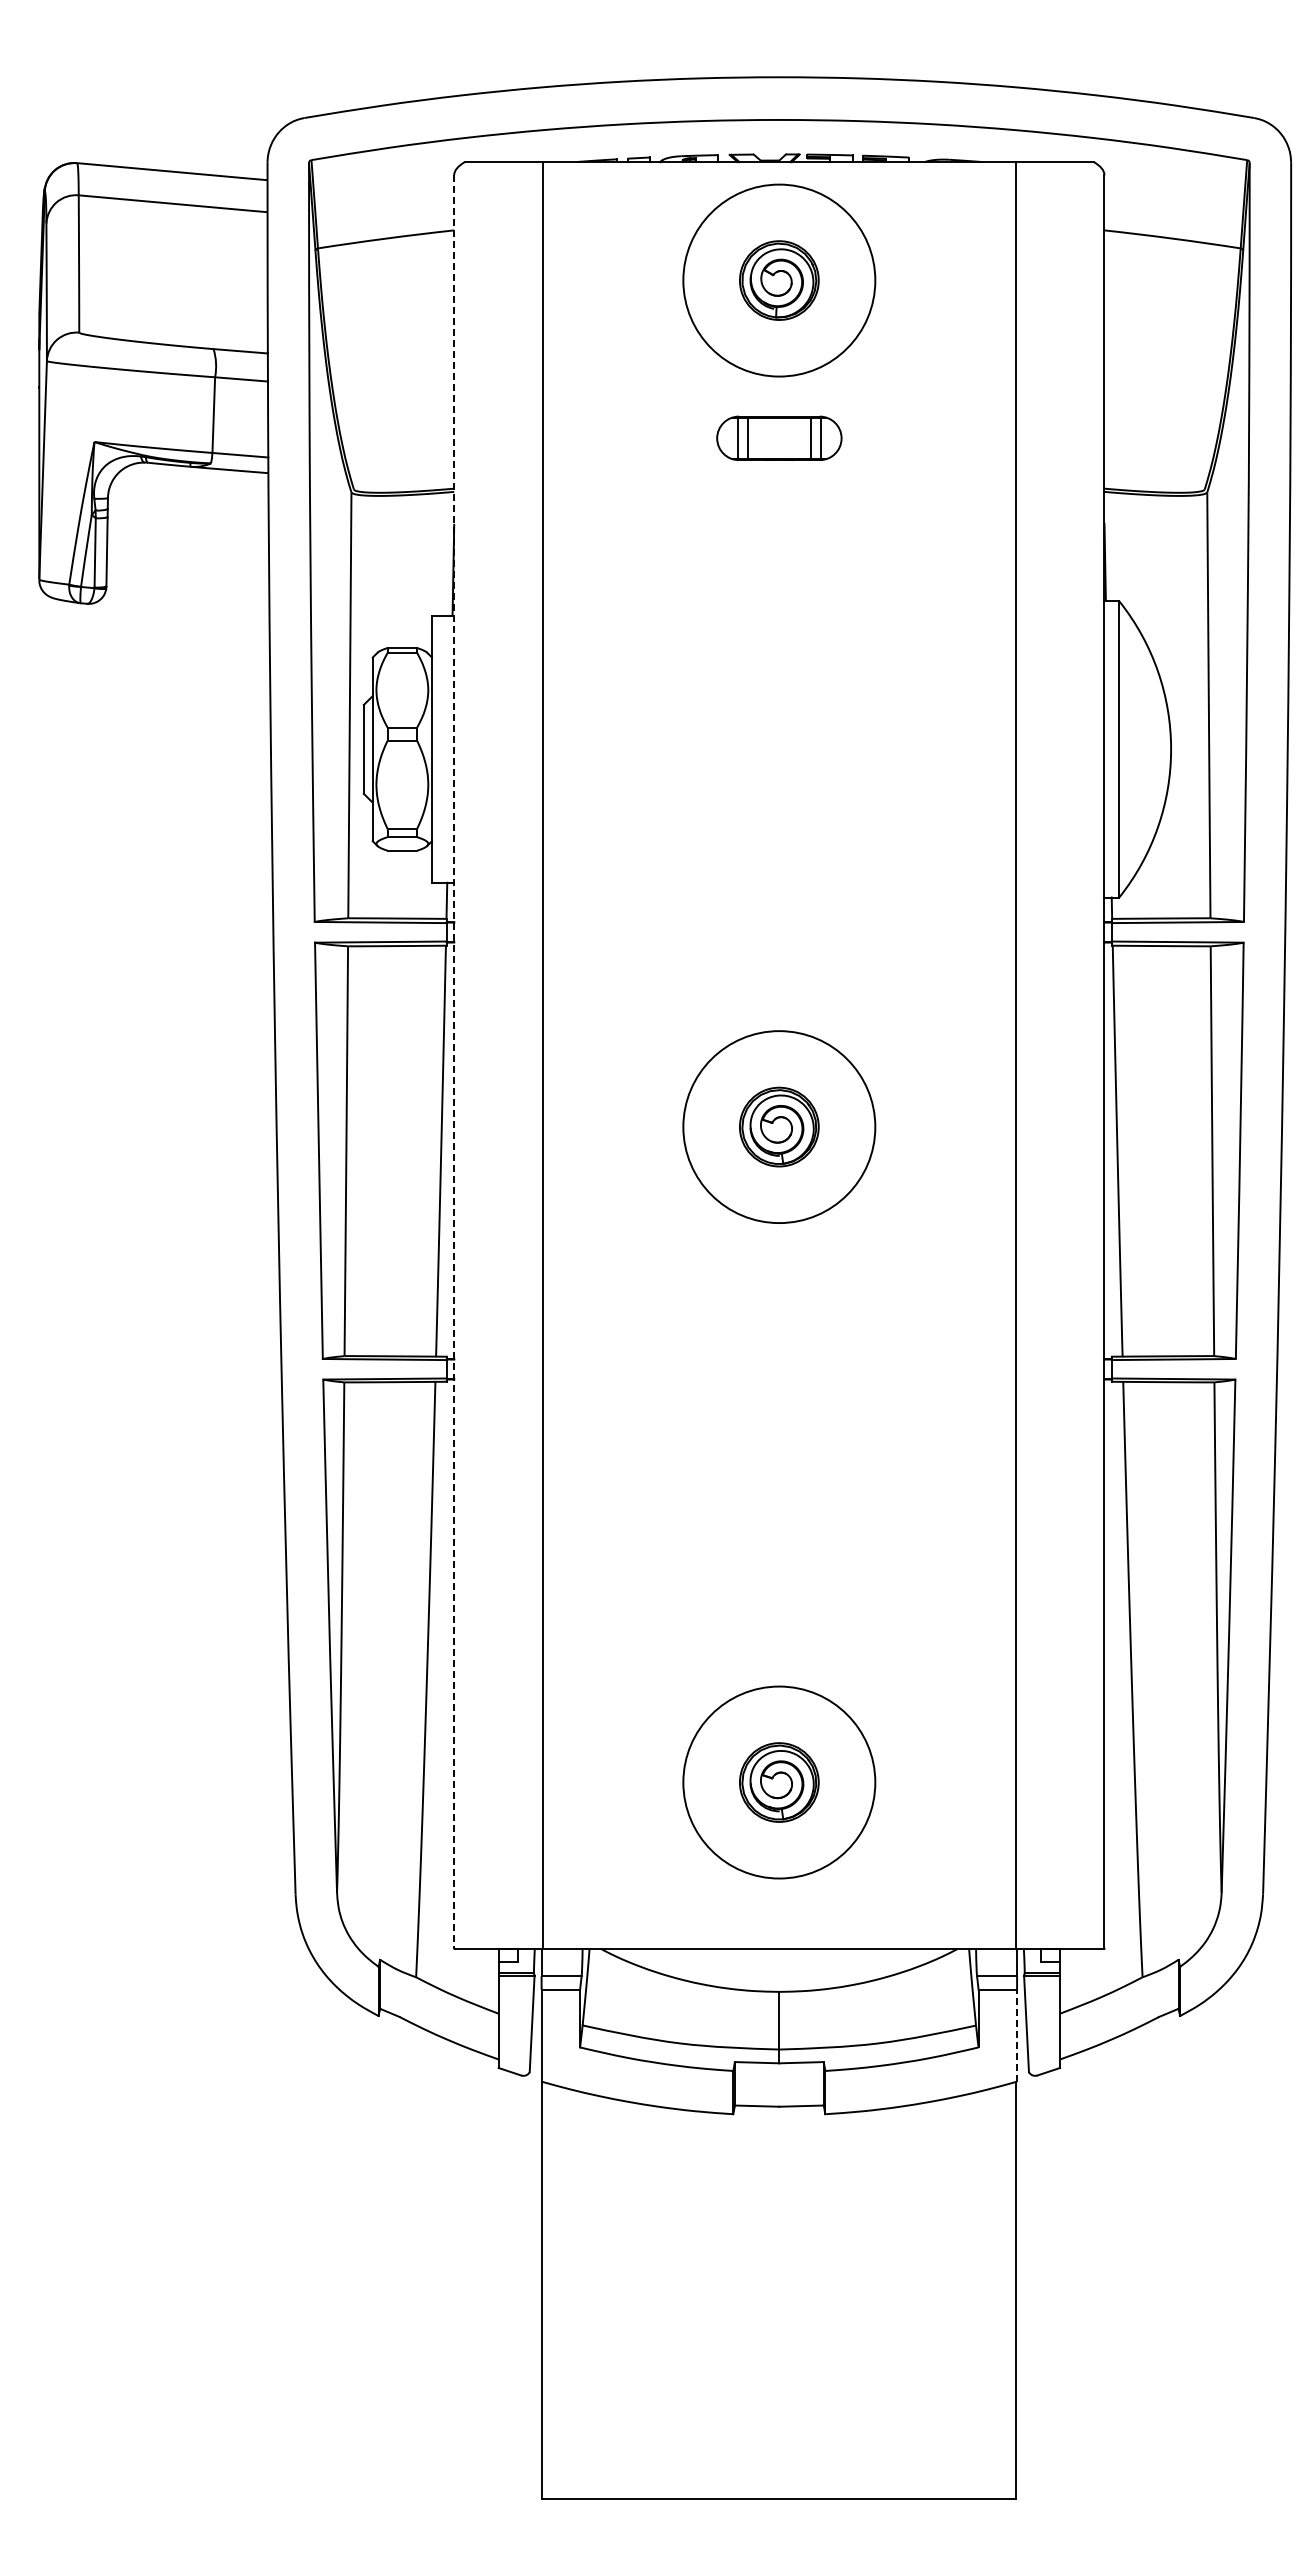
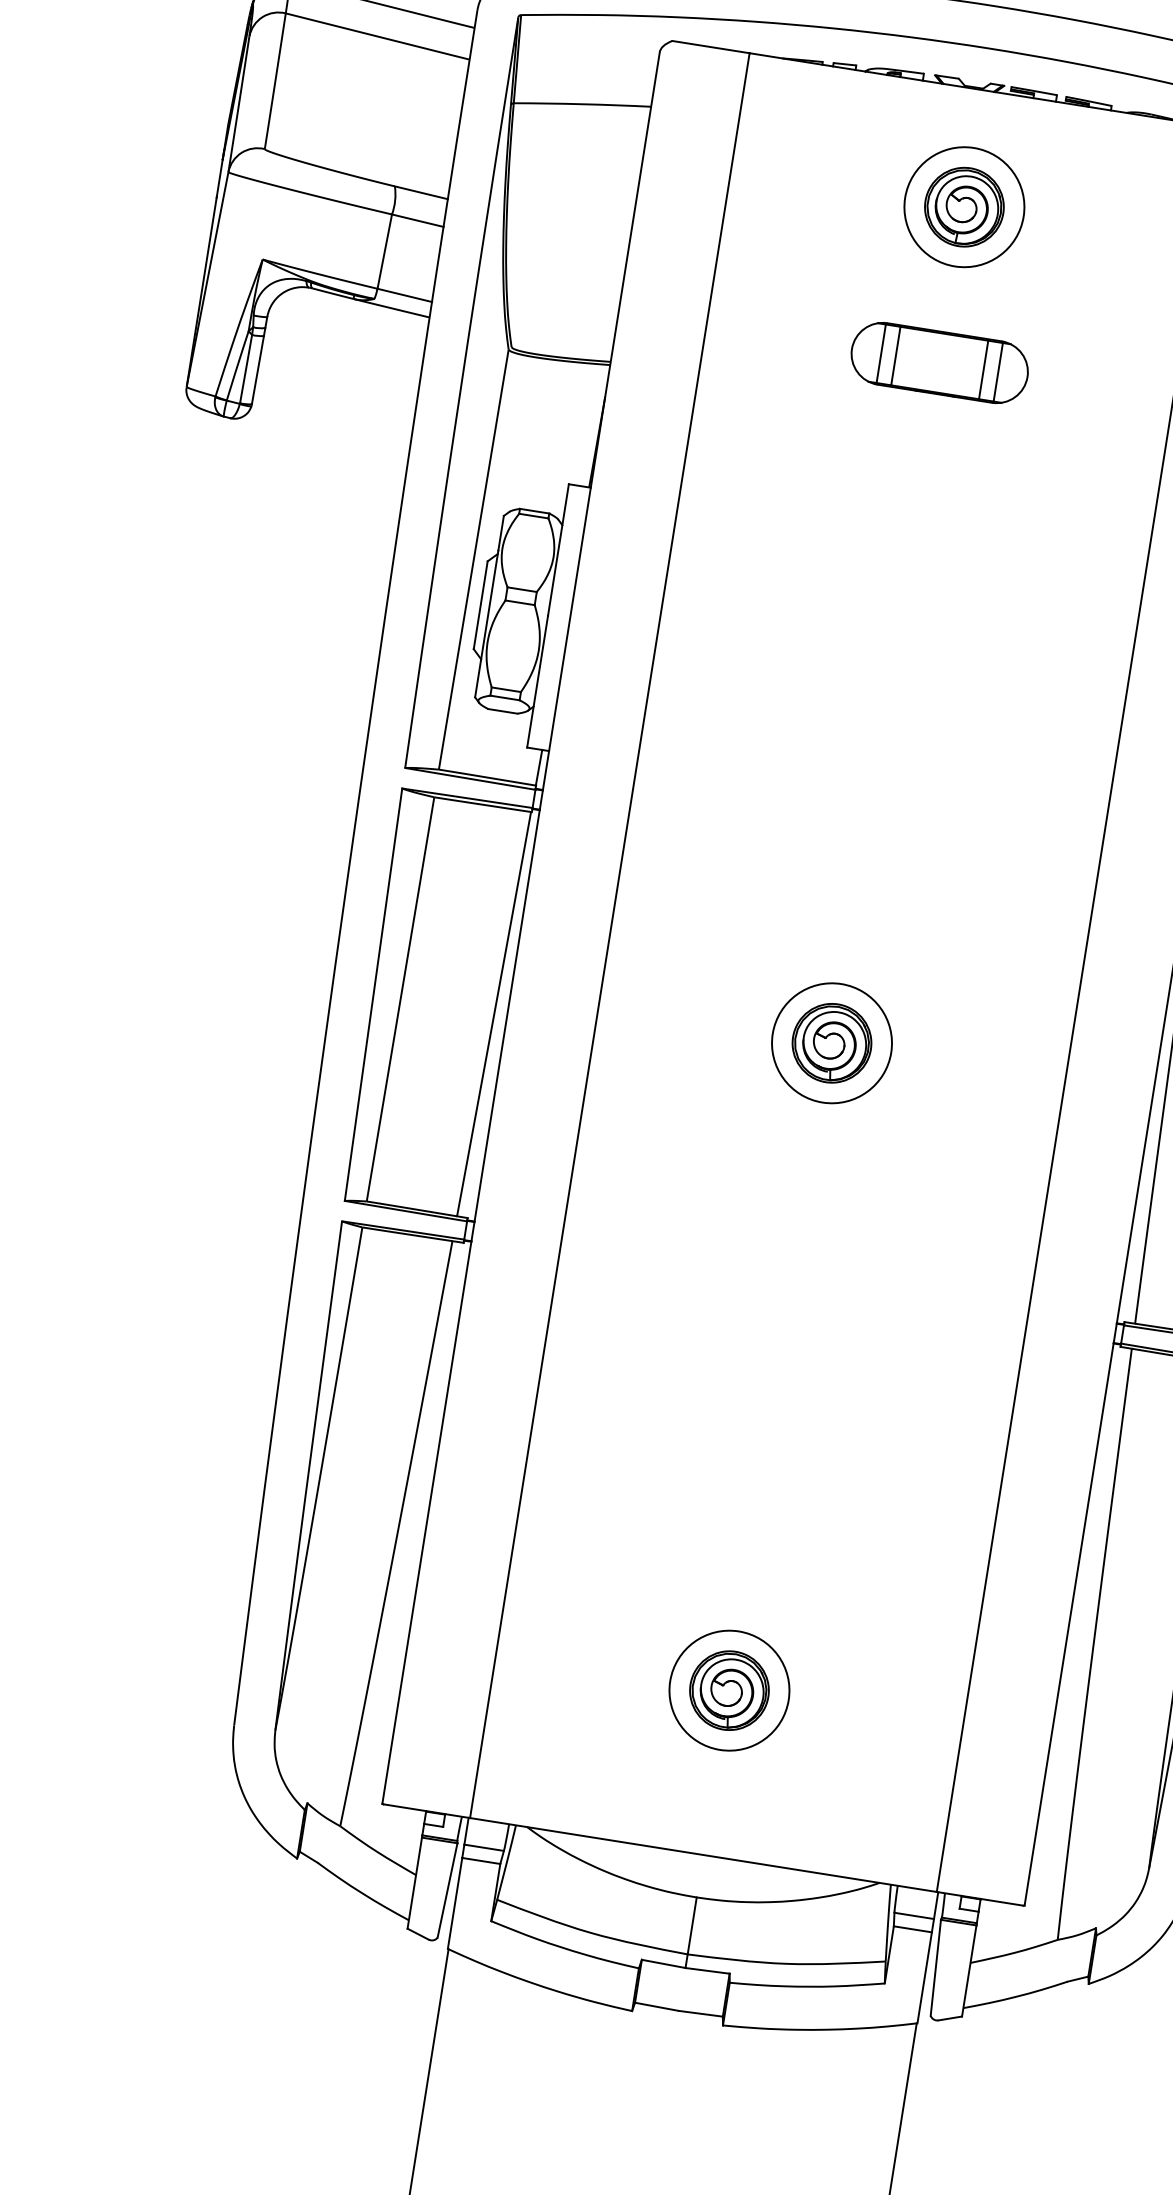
circle: (779, 280) -> (964, 207), size x0.62
part: (779, 438) -> (939, 363), size x1.43
line: (454, 1061) -> (521, 927), dashed -> solid
circle: (779, 1127) -> (832, 1043), size x0.62
circle: (779, 1782) -> (729, 1690), size x0.62
line: (1017, 2035) -> (925, 1977), dashed -> solid

